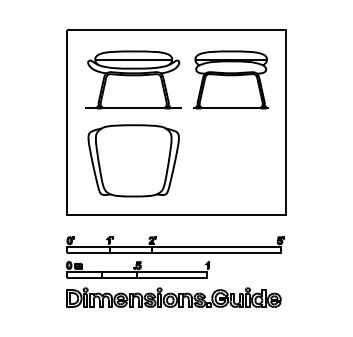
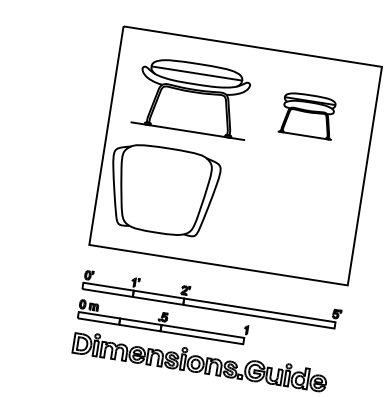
part: (230, 79) -> (307, 114), size x0.6
part: (133, 160) -> (162, 190), moved

